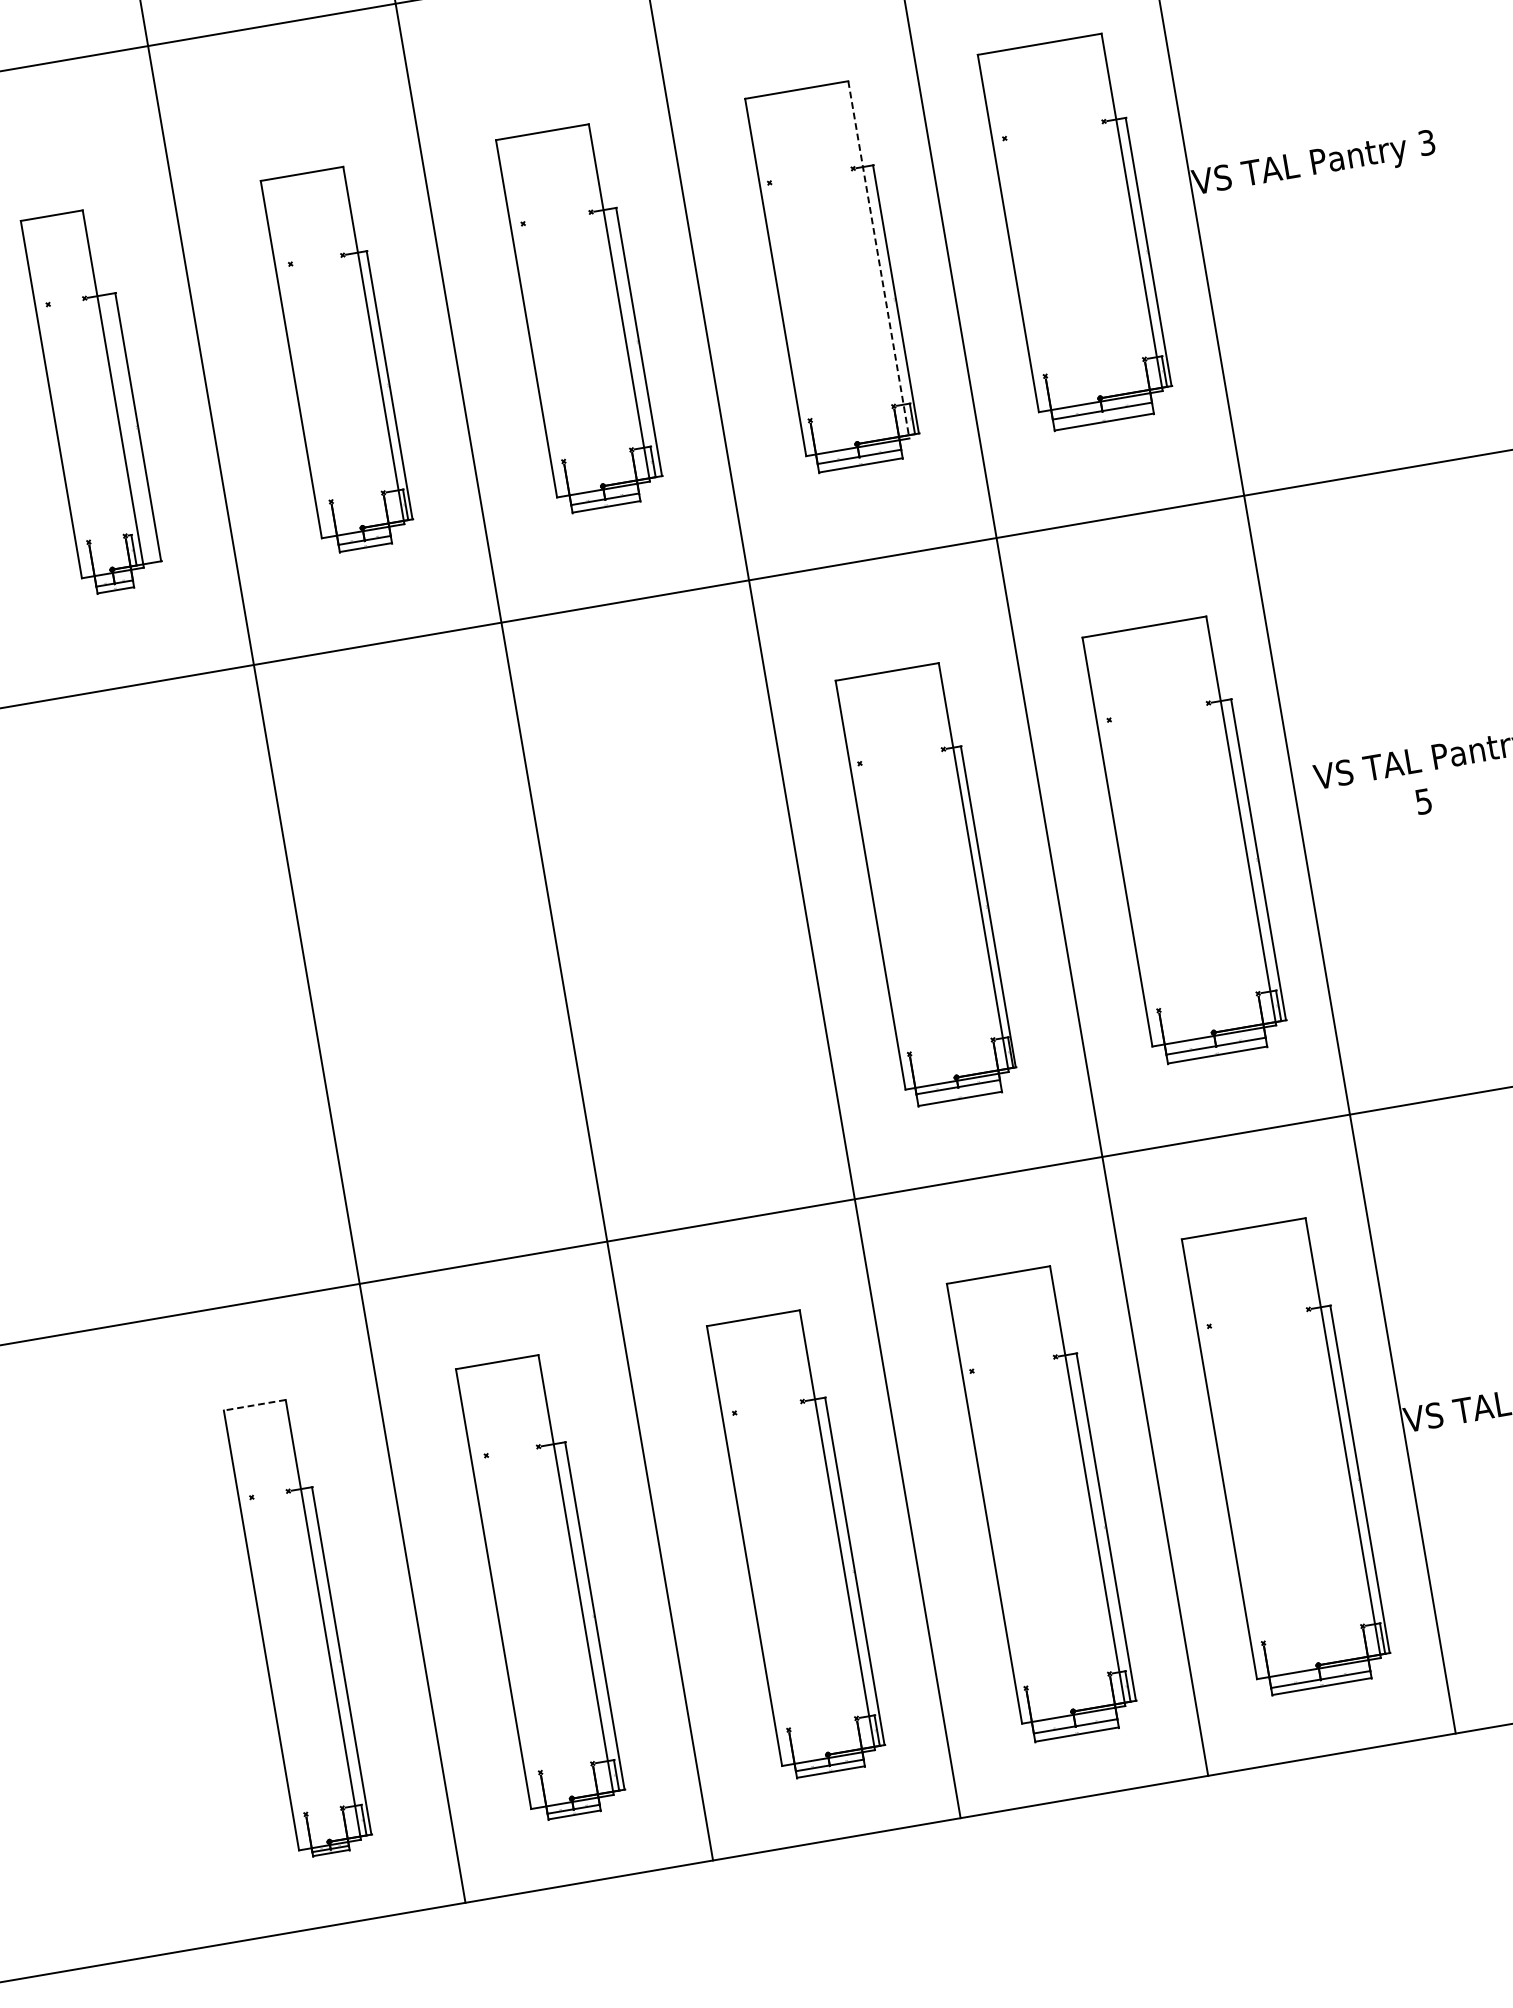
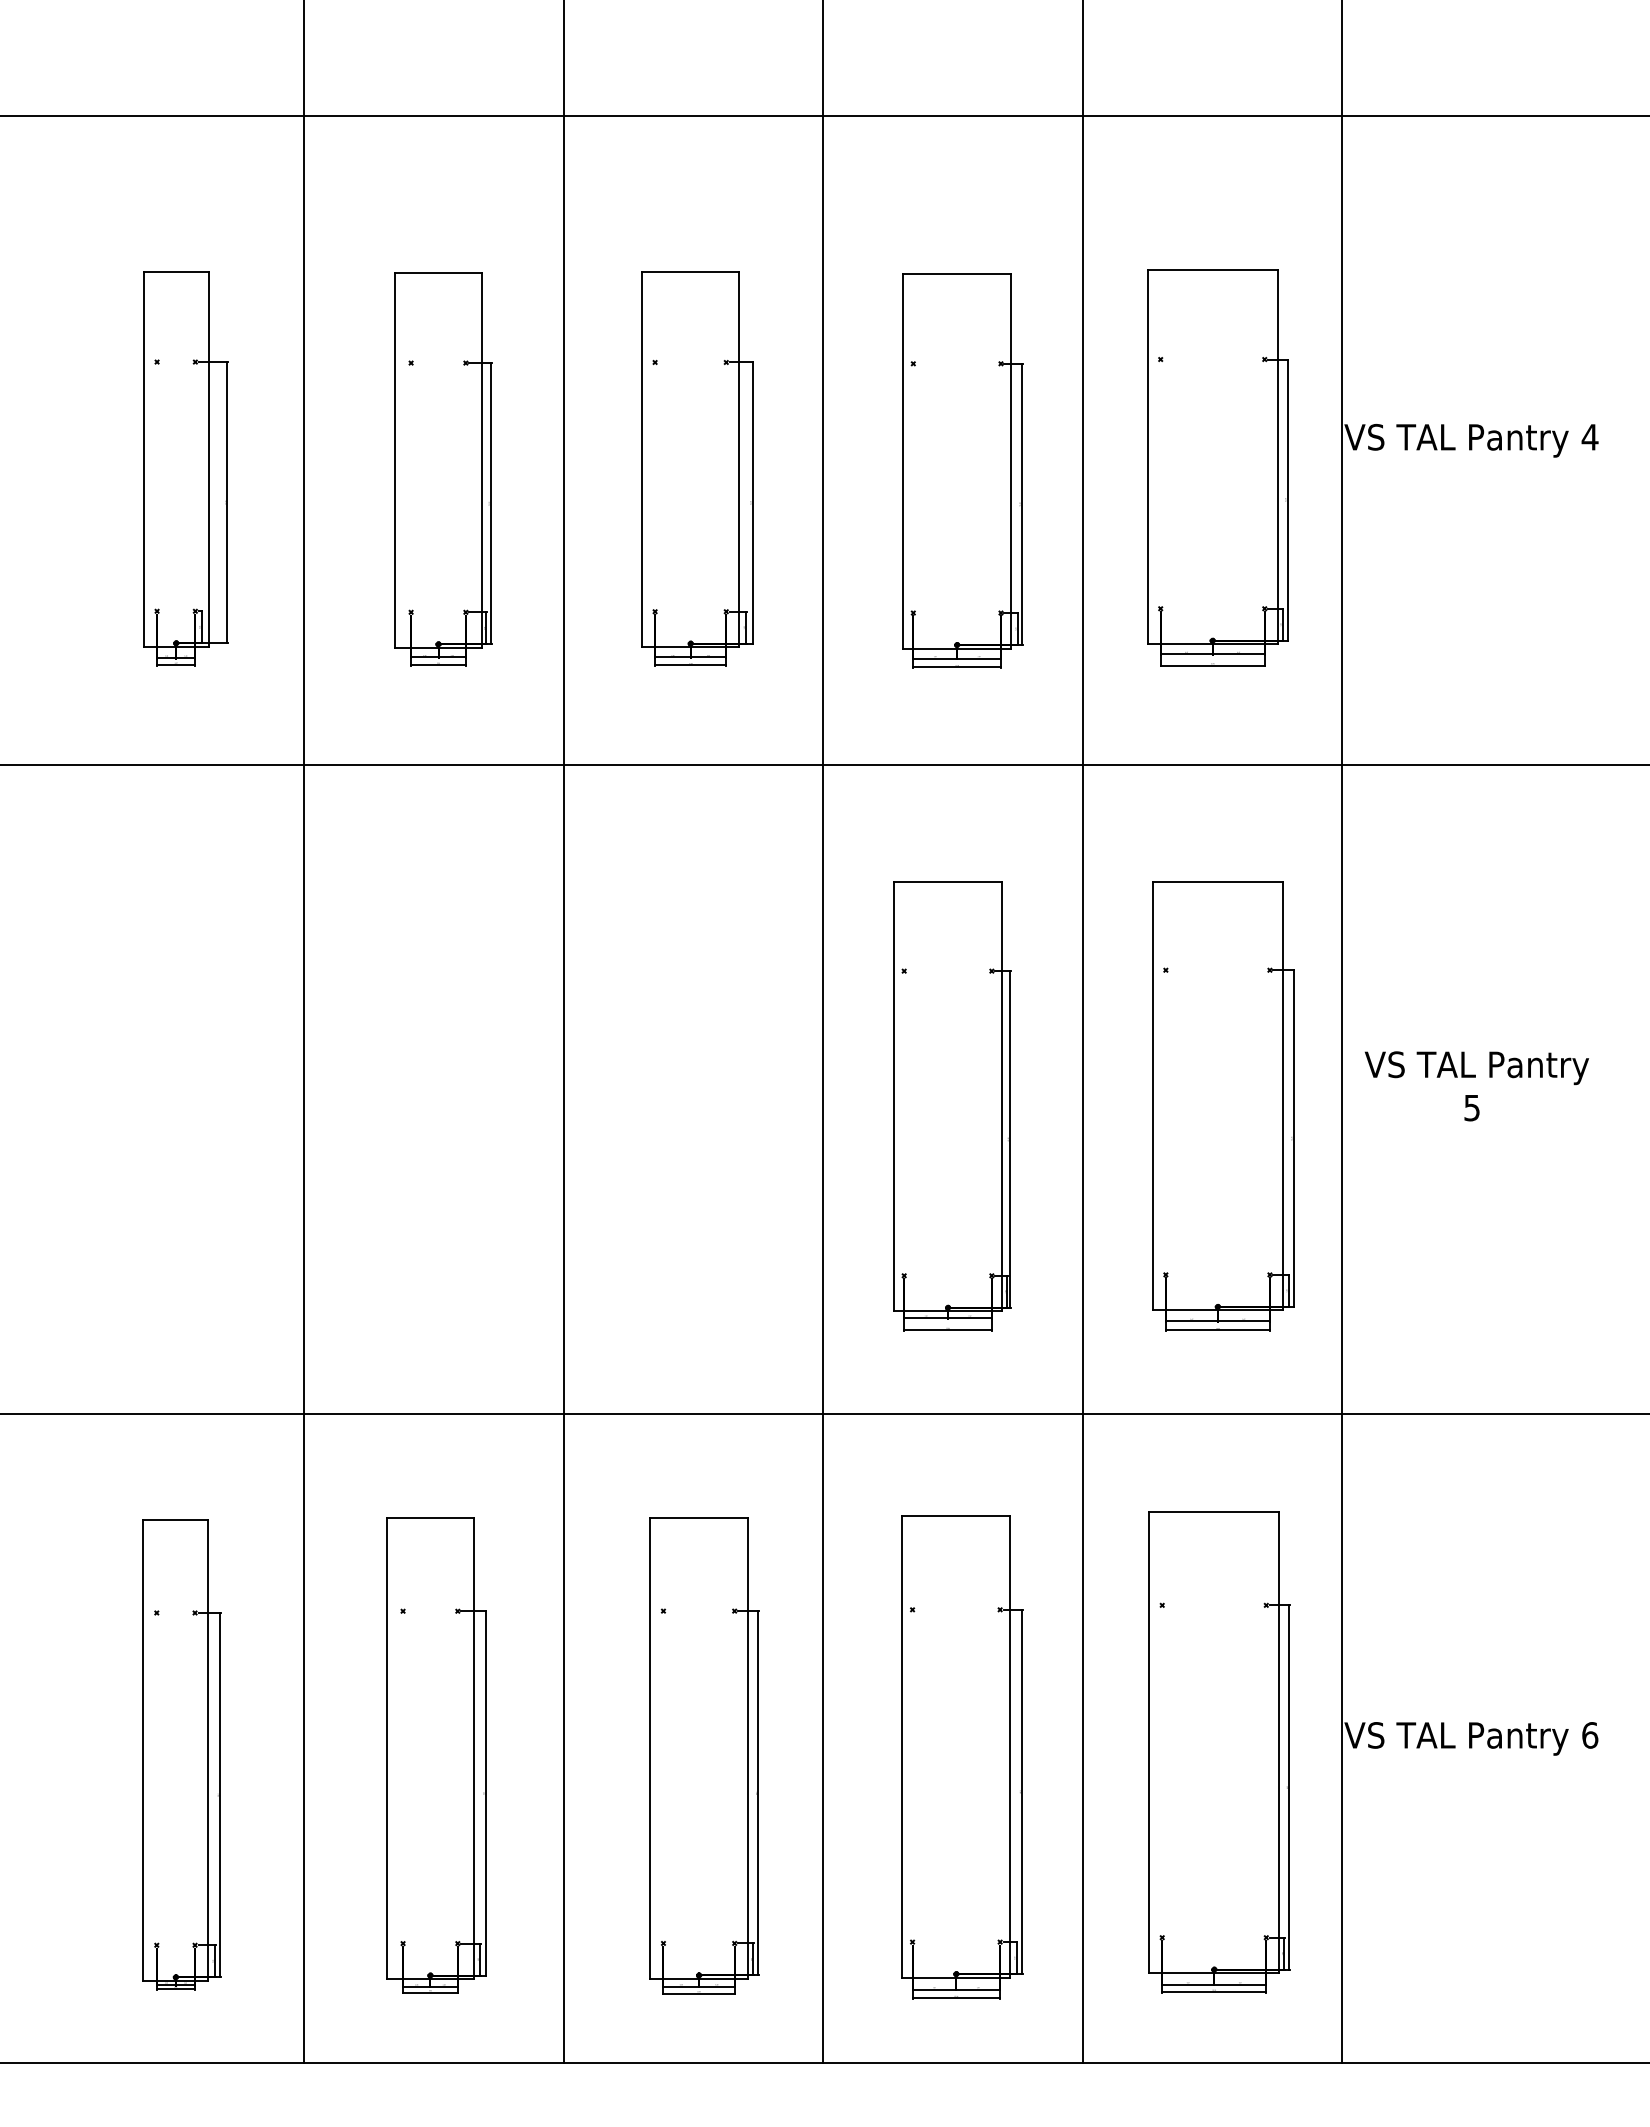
text: (1426, 142) -> (1589, 436), 3 -> 4
line: (879, 260) -> (1011, 461), dashed -> solid
line: (254, 1405) -> (175, 1519), dashed -> solid

